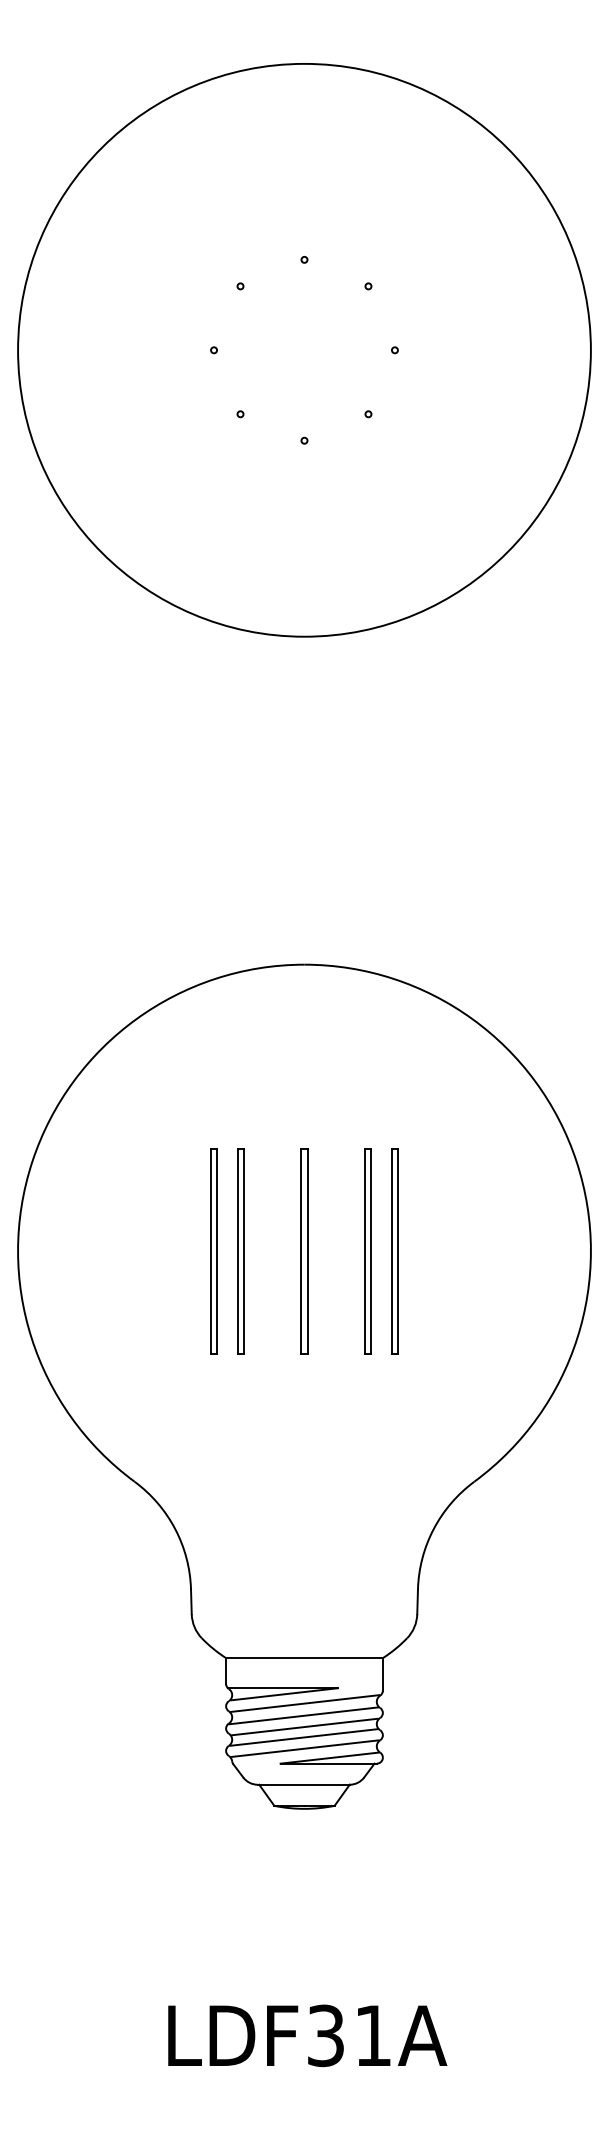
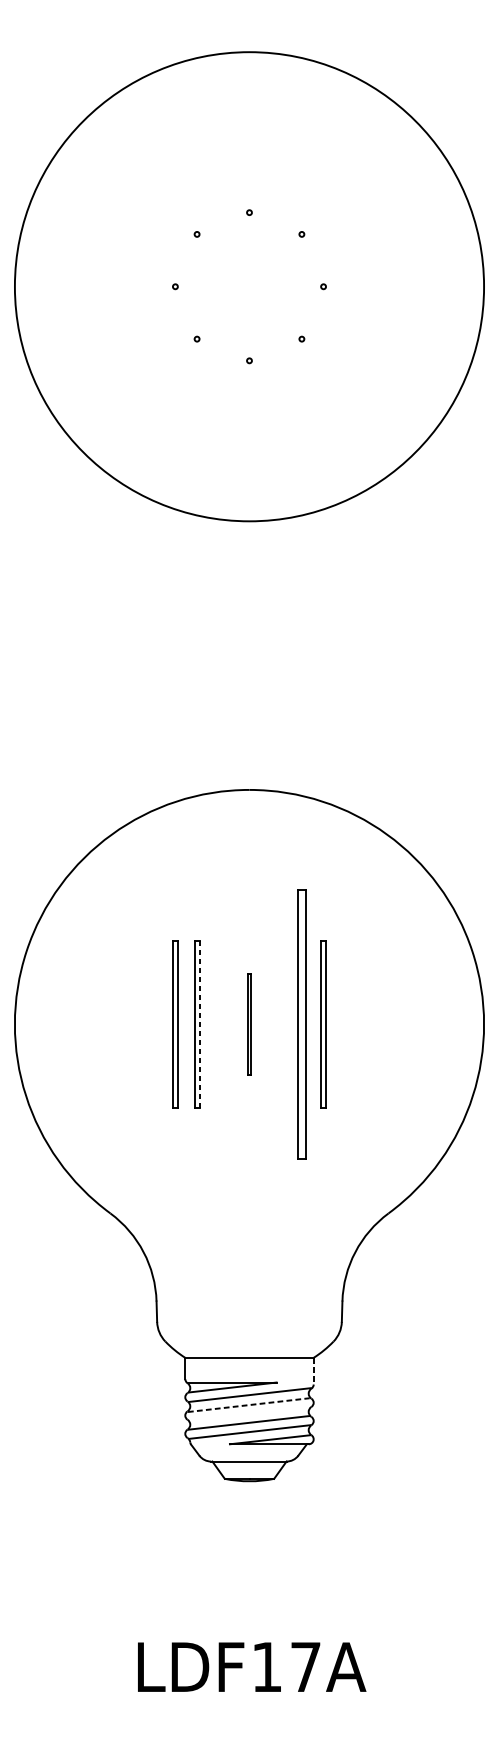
line: (243, 1251) -> (199, 1024), solid -> dashed
part: (304, 1251) -> (249, 1024), size x0.6
part: (367, 1251) -> (301, 1024), size x1.6
line: (382, 1674) -> (313, 1371), solid -> dashed
line: (303, 1715) -> (248, 1404), solid -> dashed
line: (304, 1726) -> (249, 1413), removed
text: (349, 2035) -> (286, 1666), LDF31A -> LDF17A

